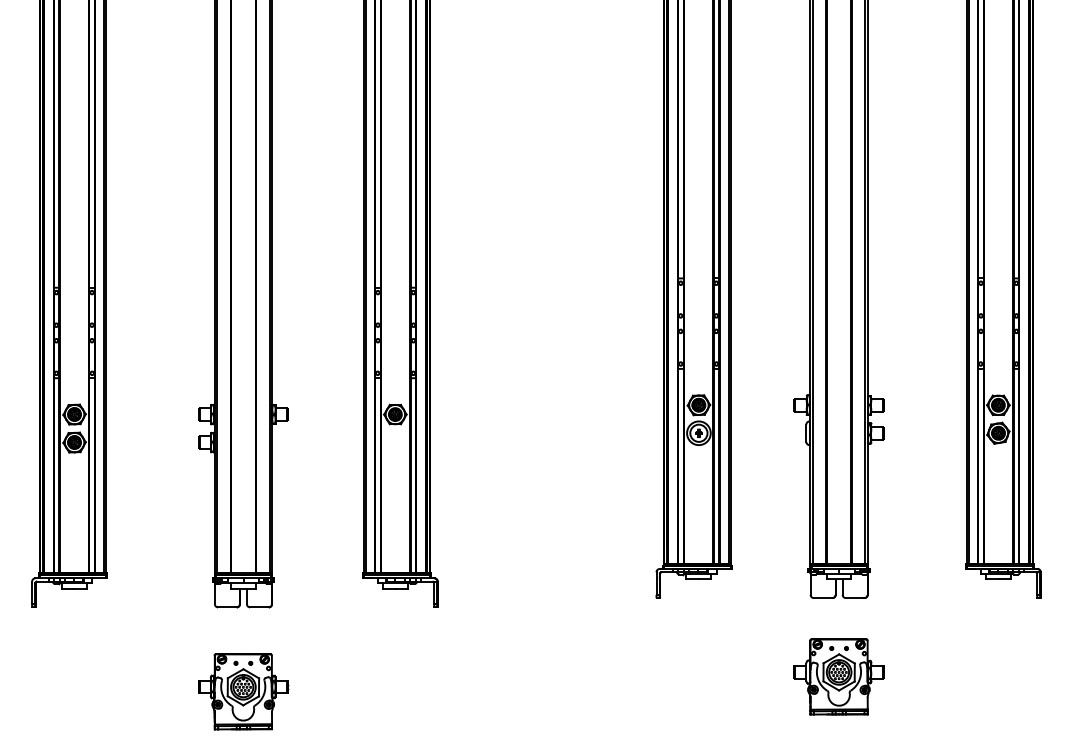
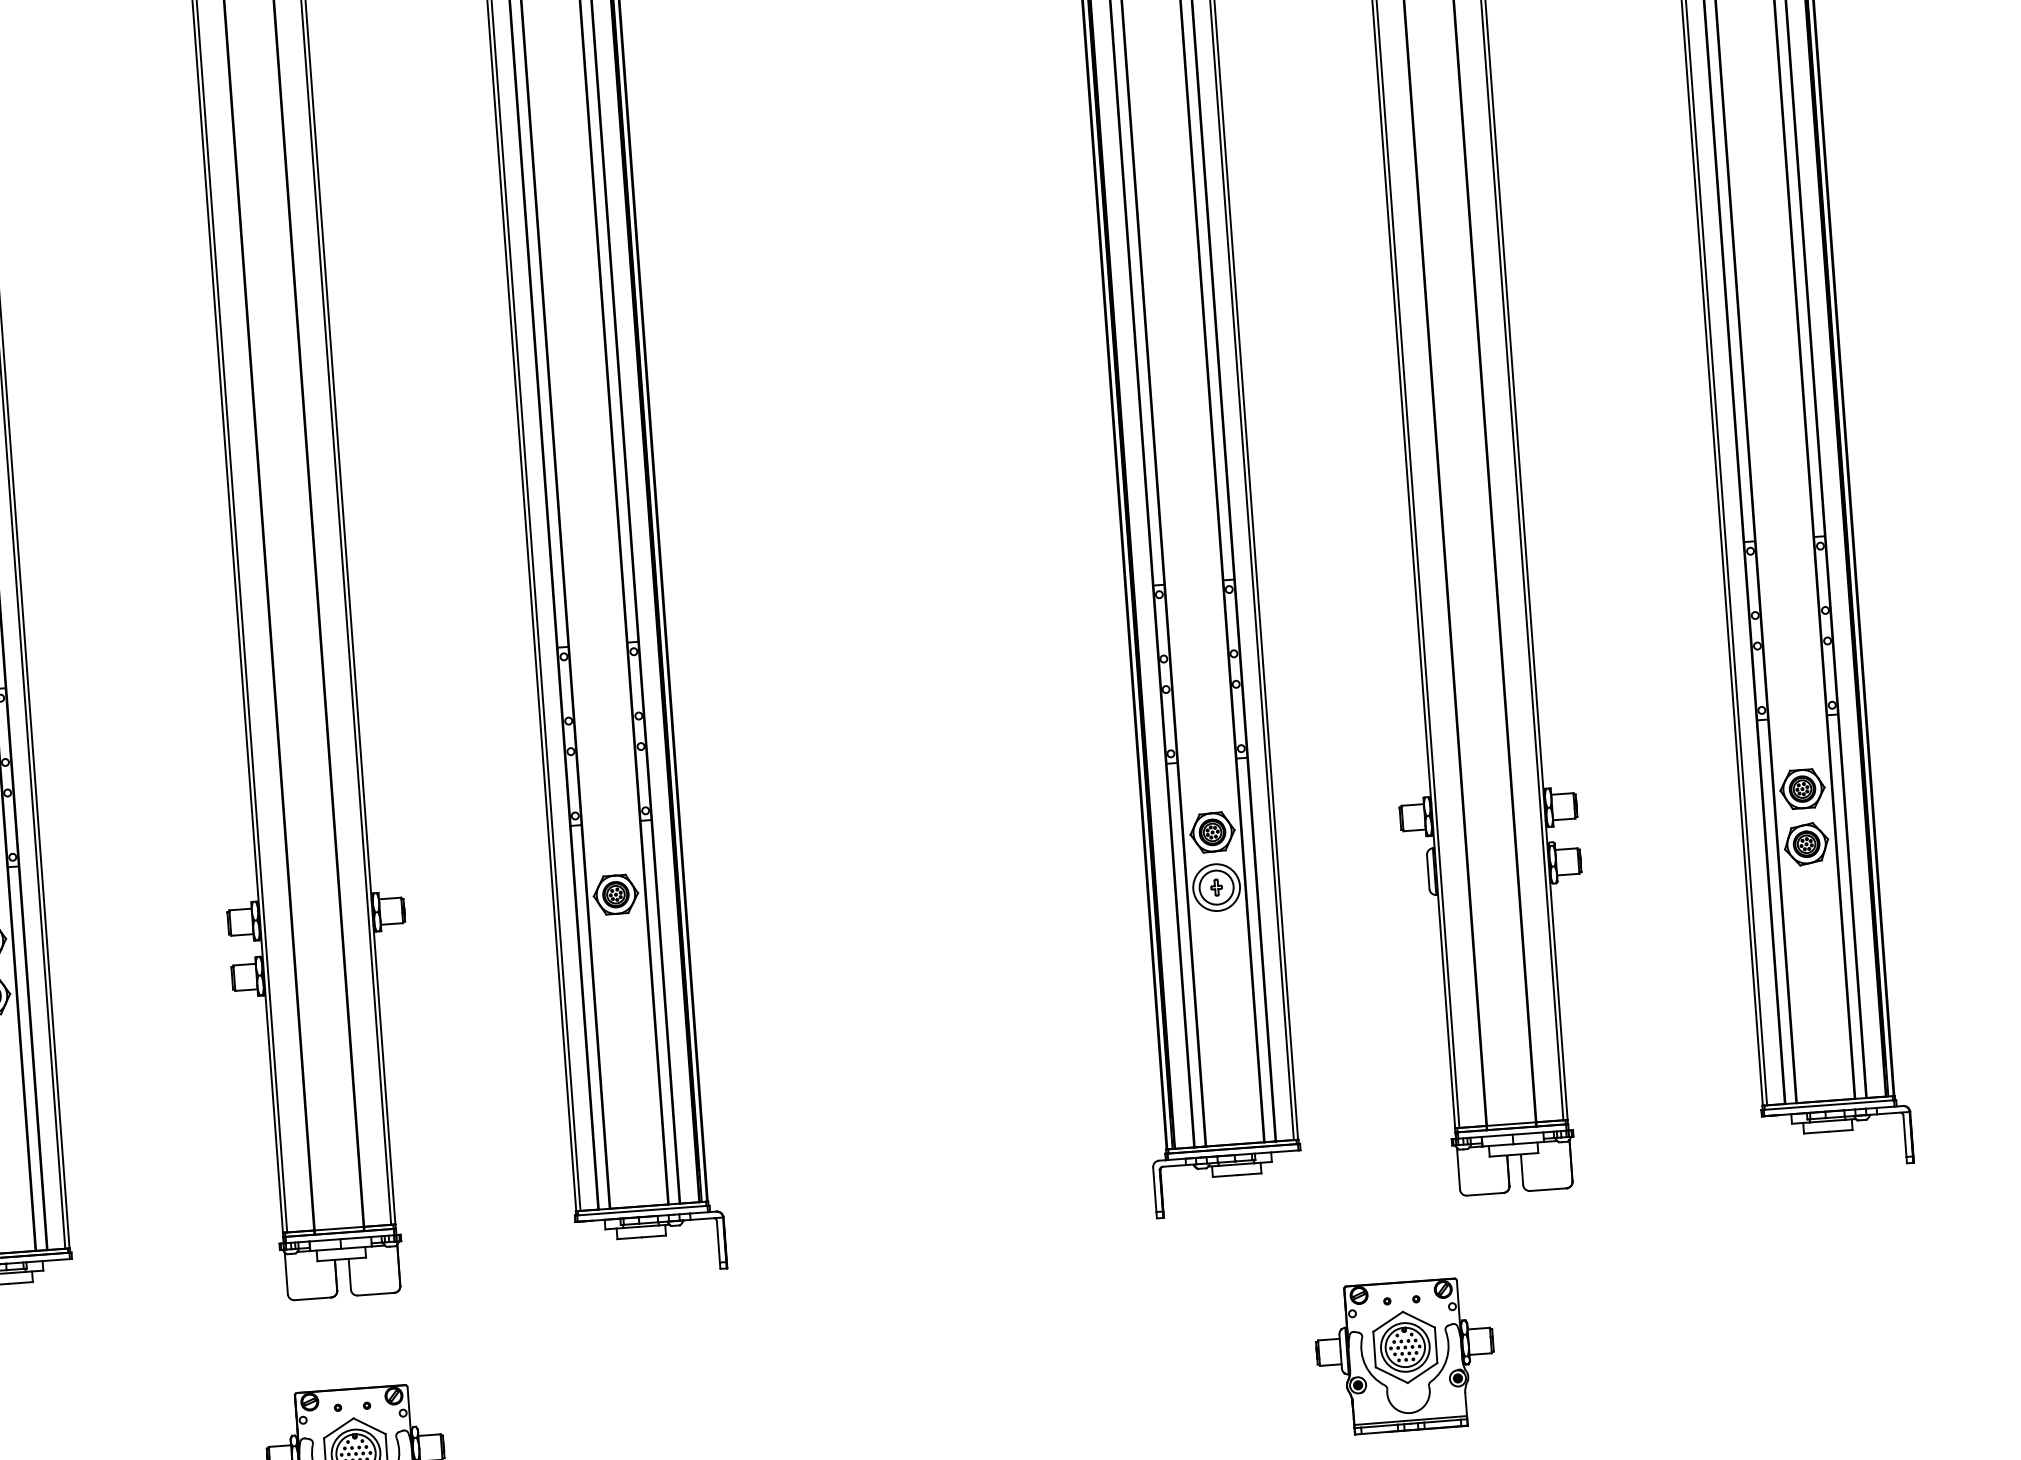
part: (838, 676) -> (1404, 1355), moved

